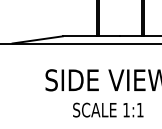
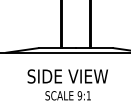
text: (125, 109) -> (79, 95), 1:1 -> 9:1

